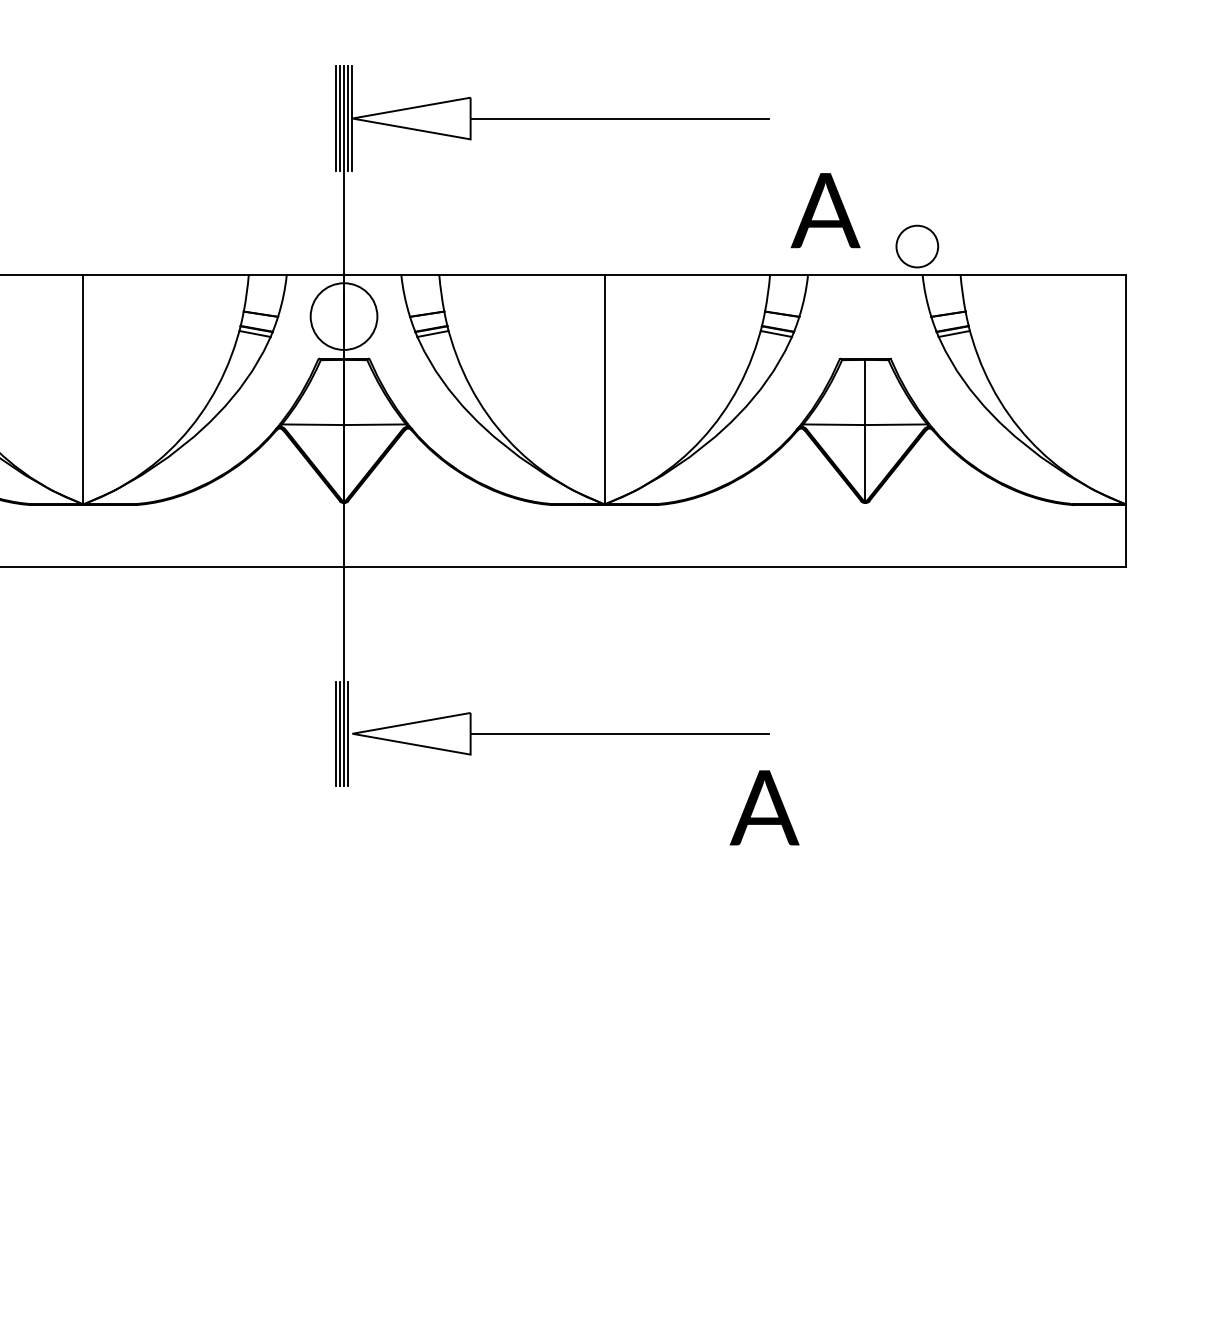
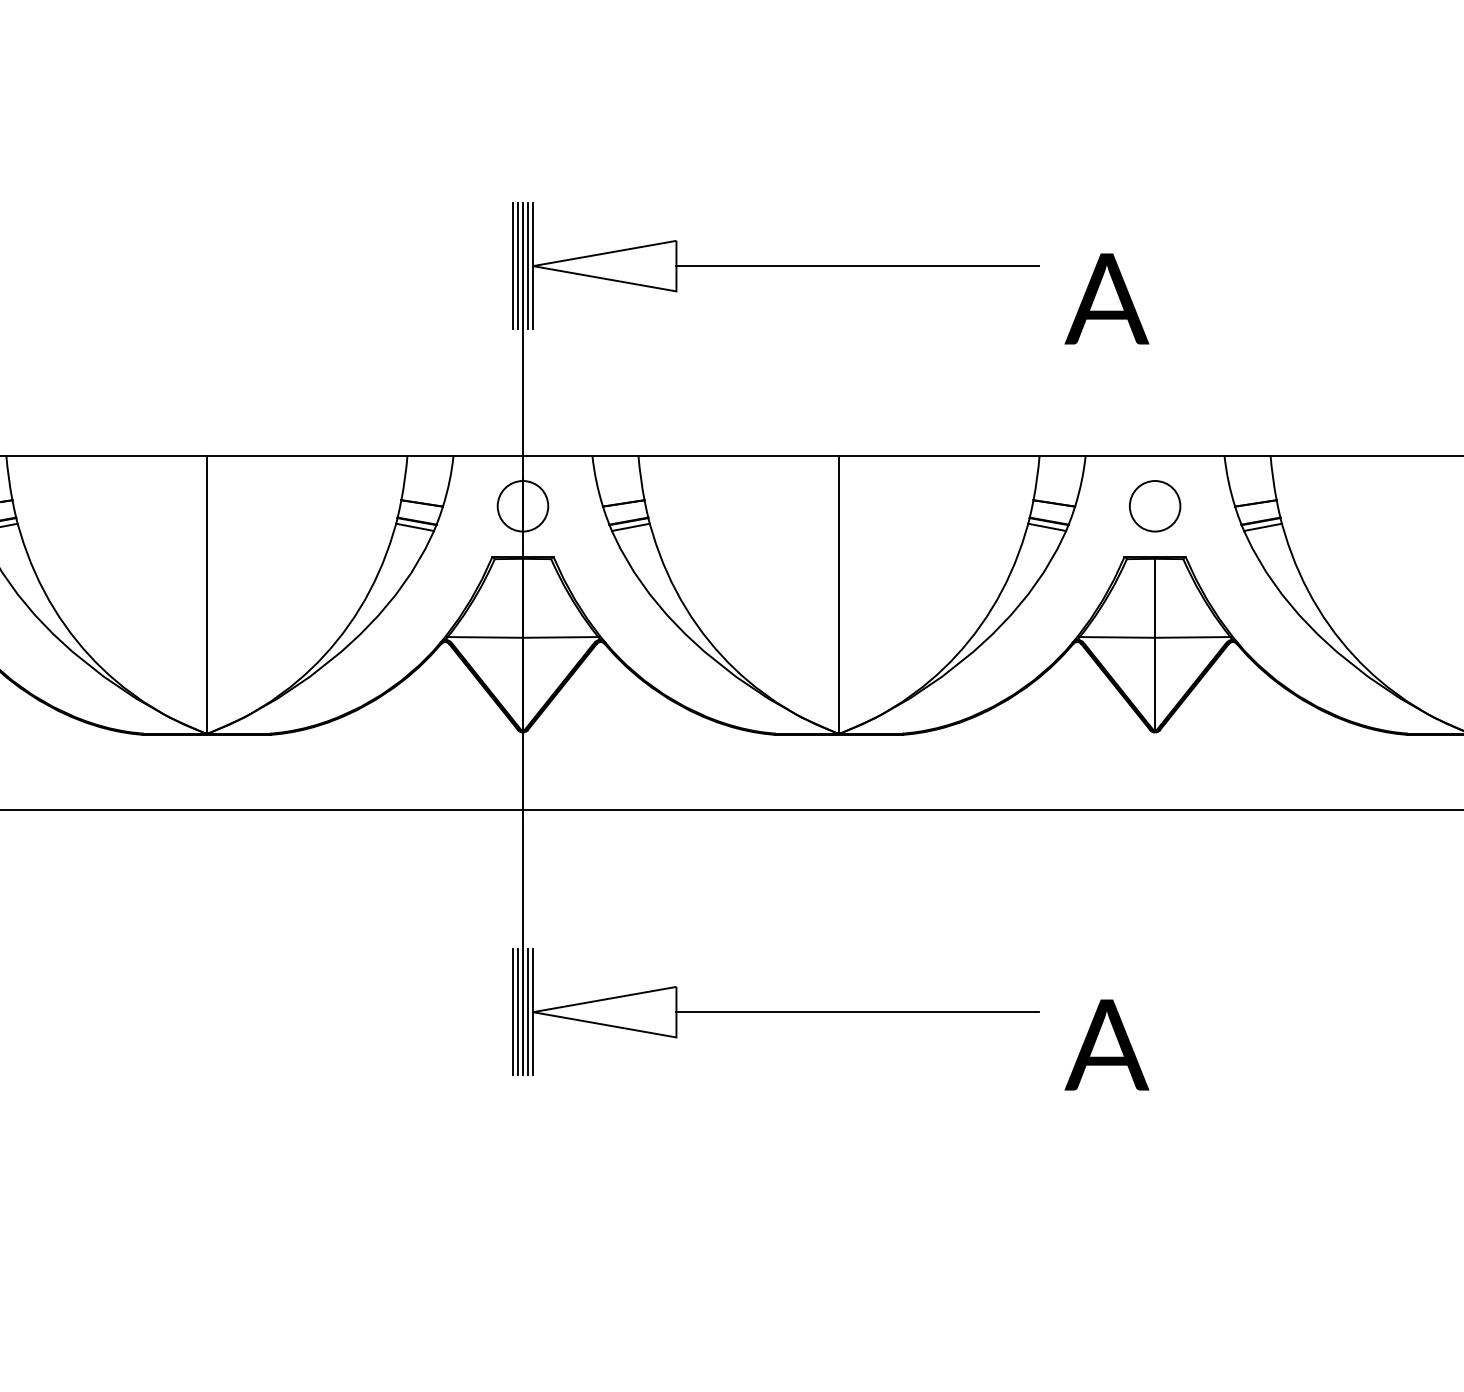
text: (825, 210) -> (1106, 298), moved
circle: (917, 246) -> (1155, 506), moved
circle: (343, 316) -> (522, 506), size x0.62
line: (352, 733) -> (533, 1011), added
text: (764, 807) -> (1106, 1044), moved

